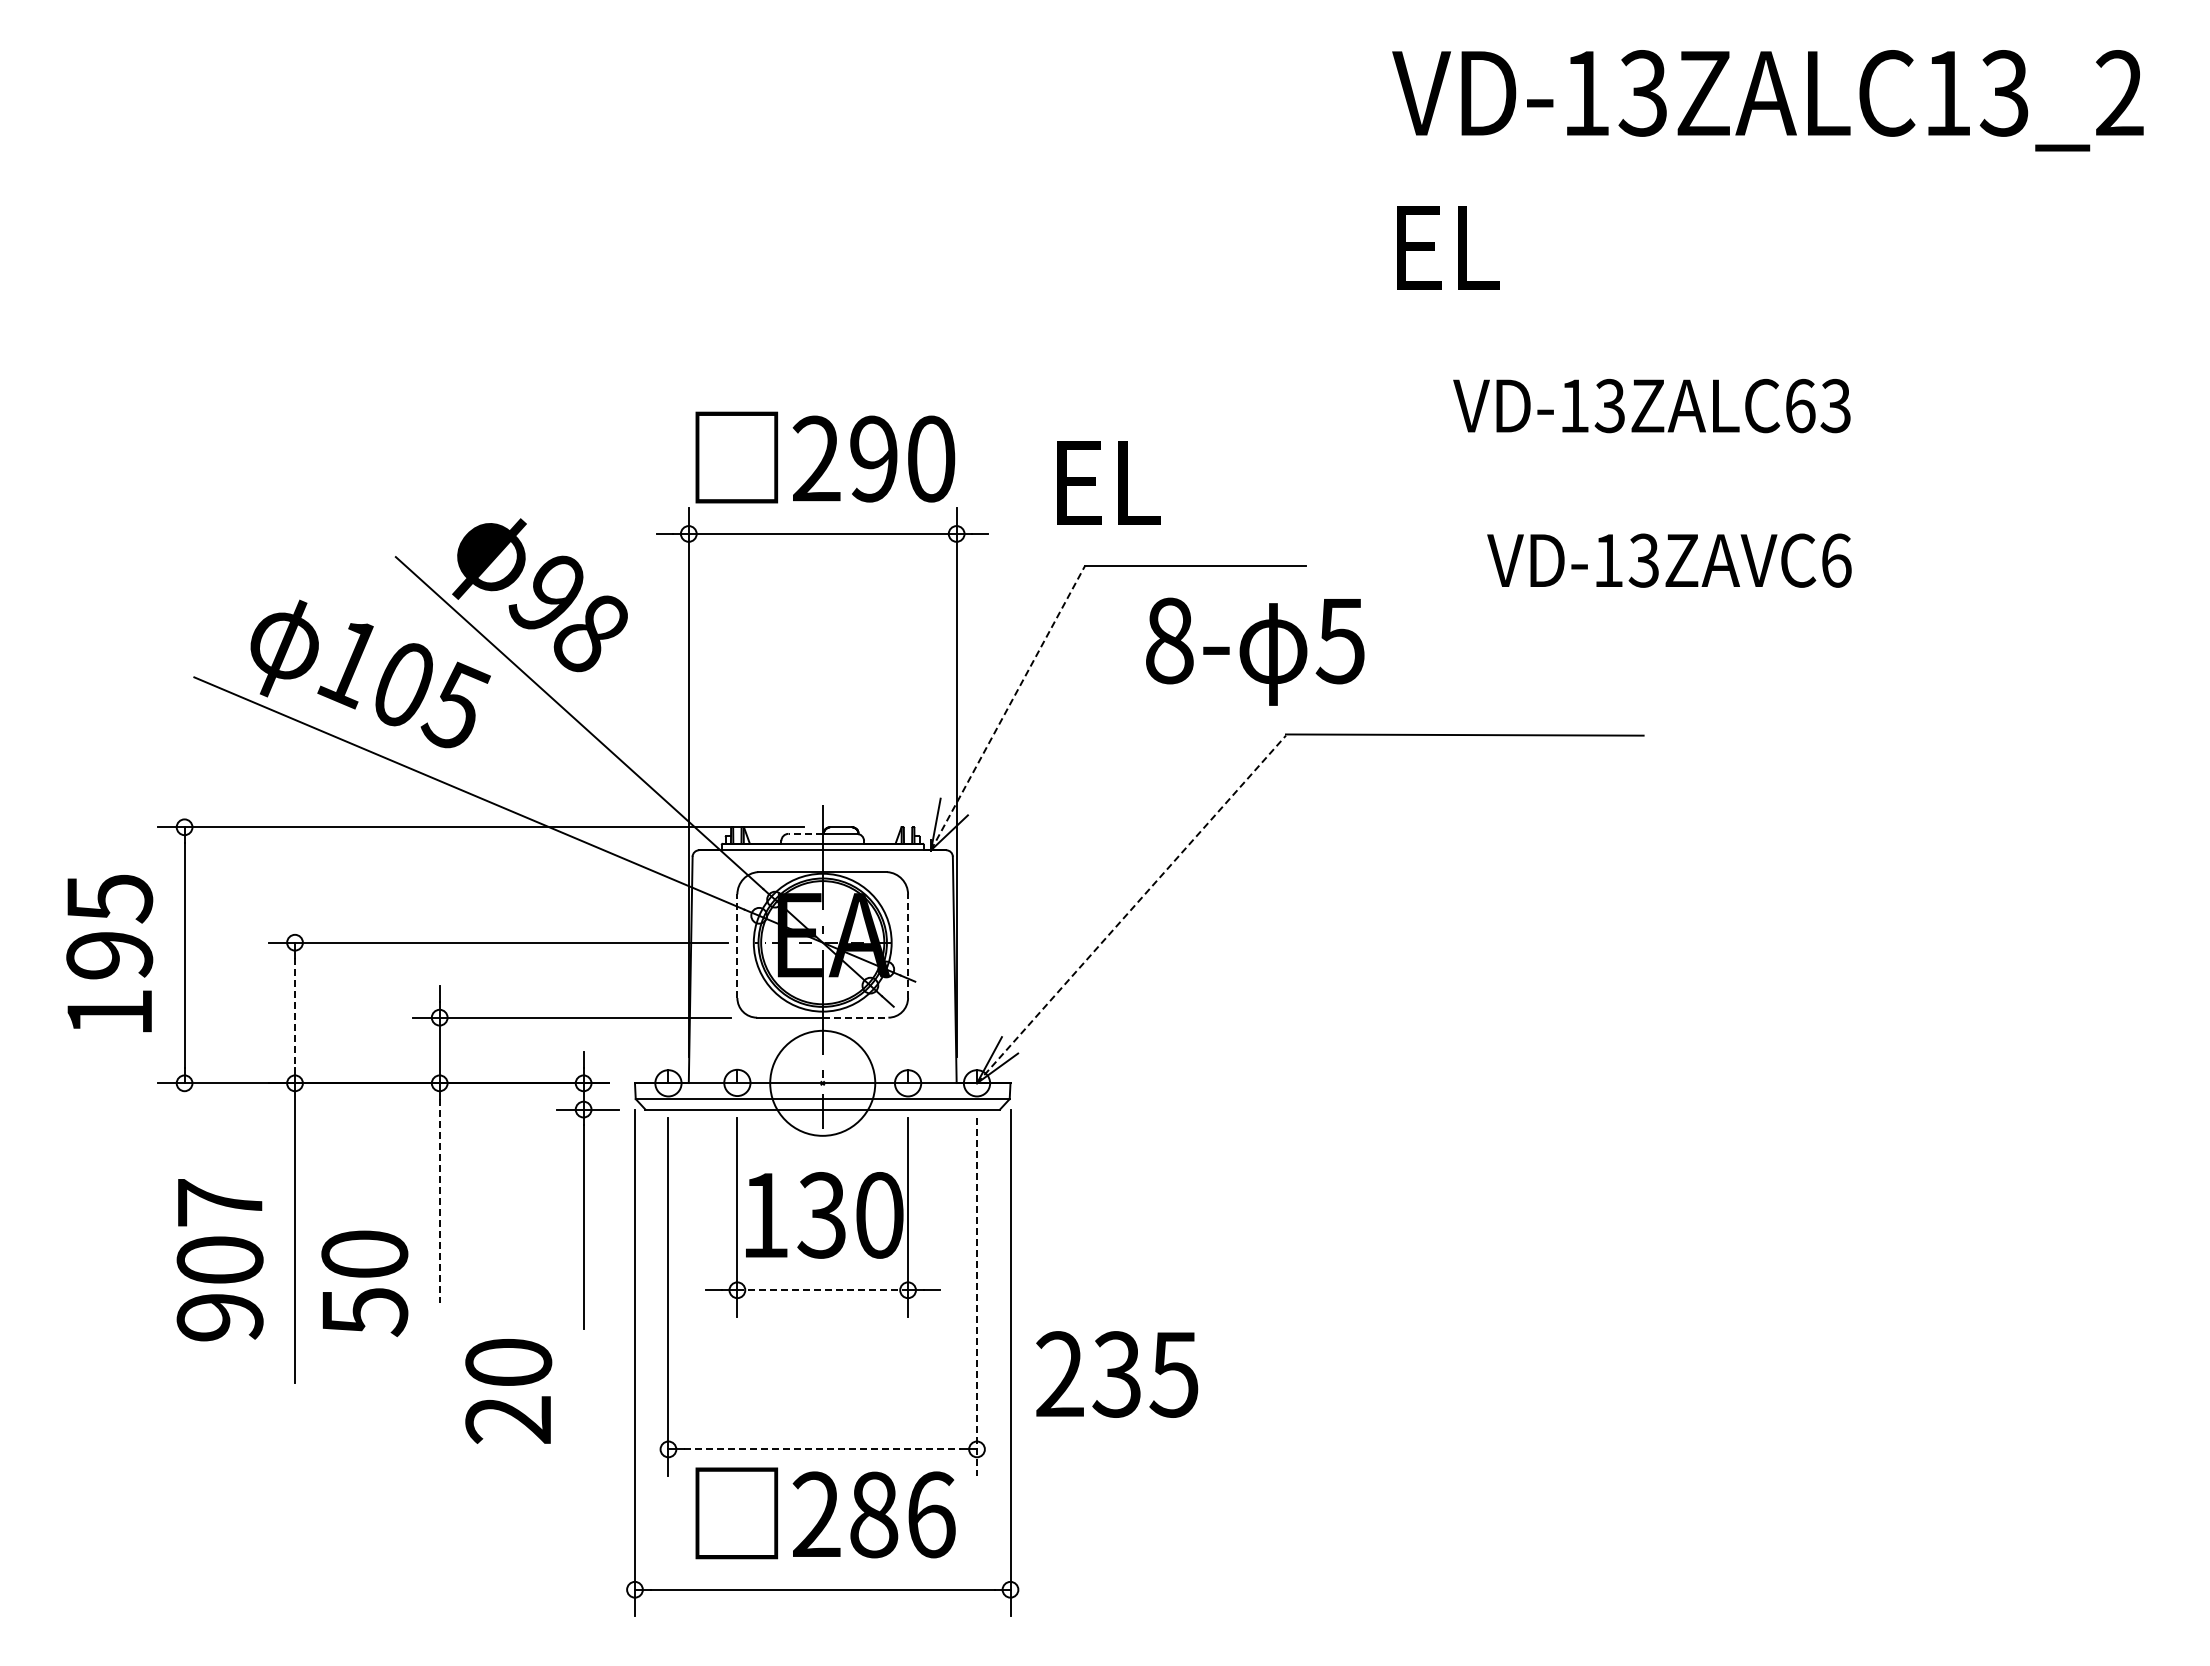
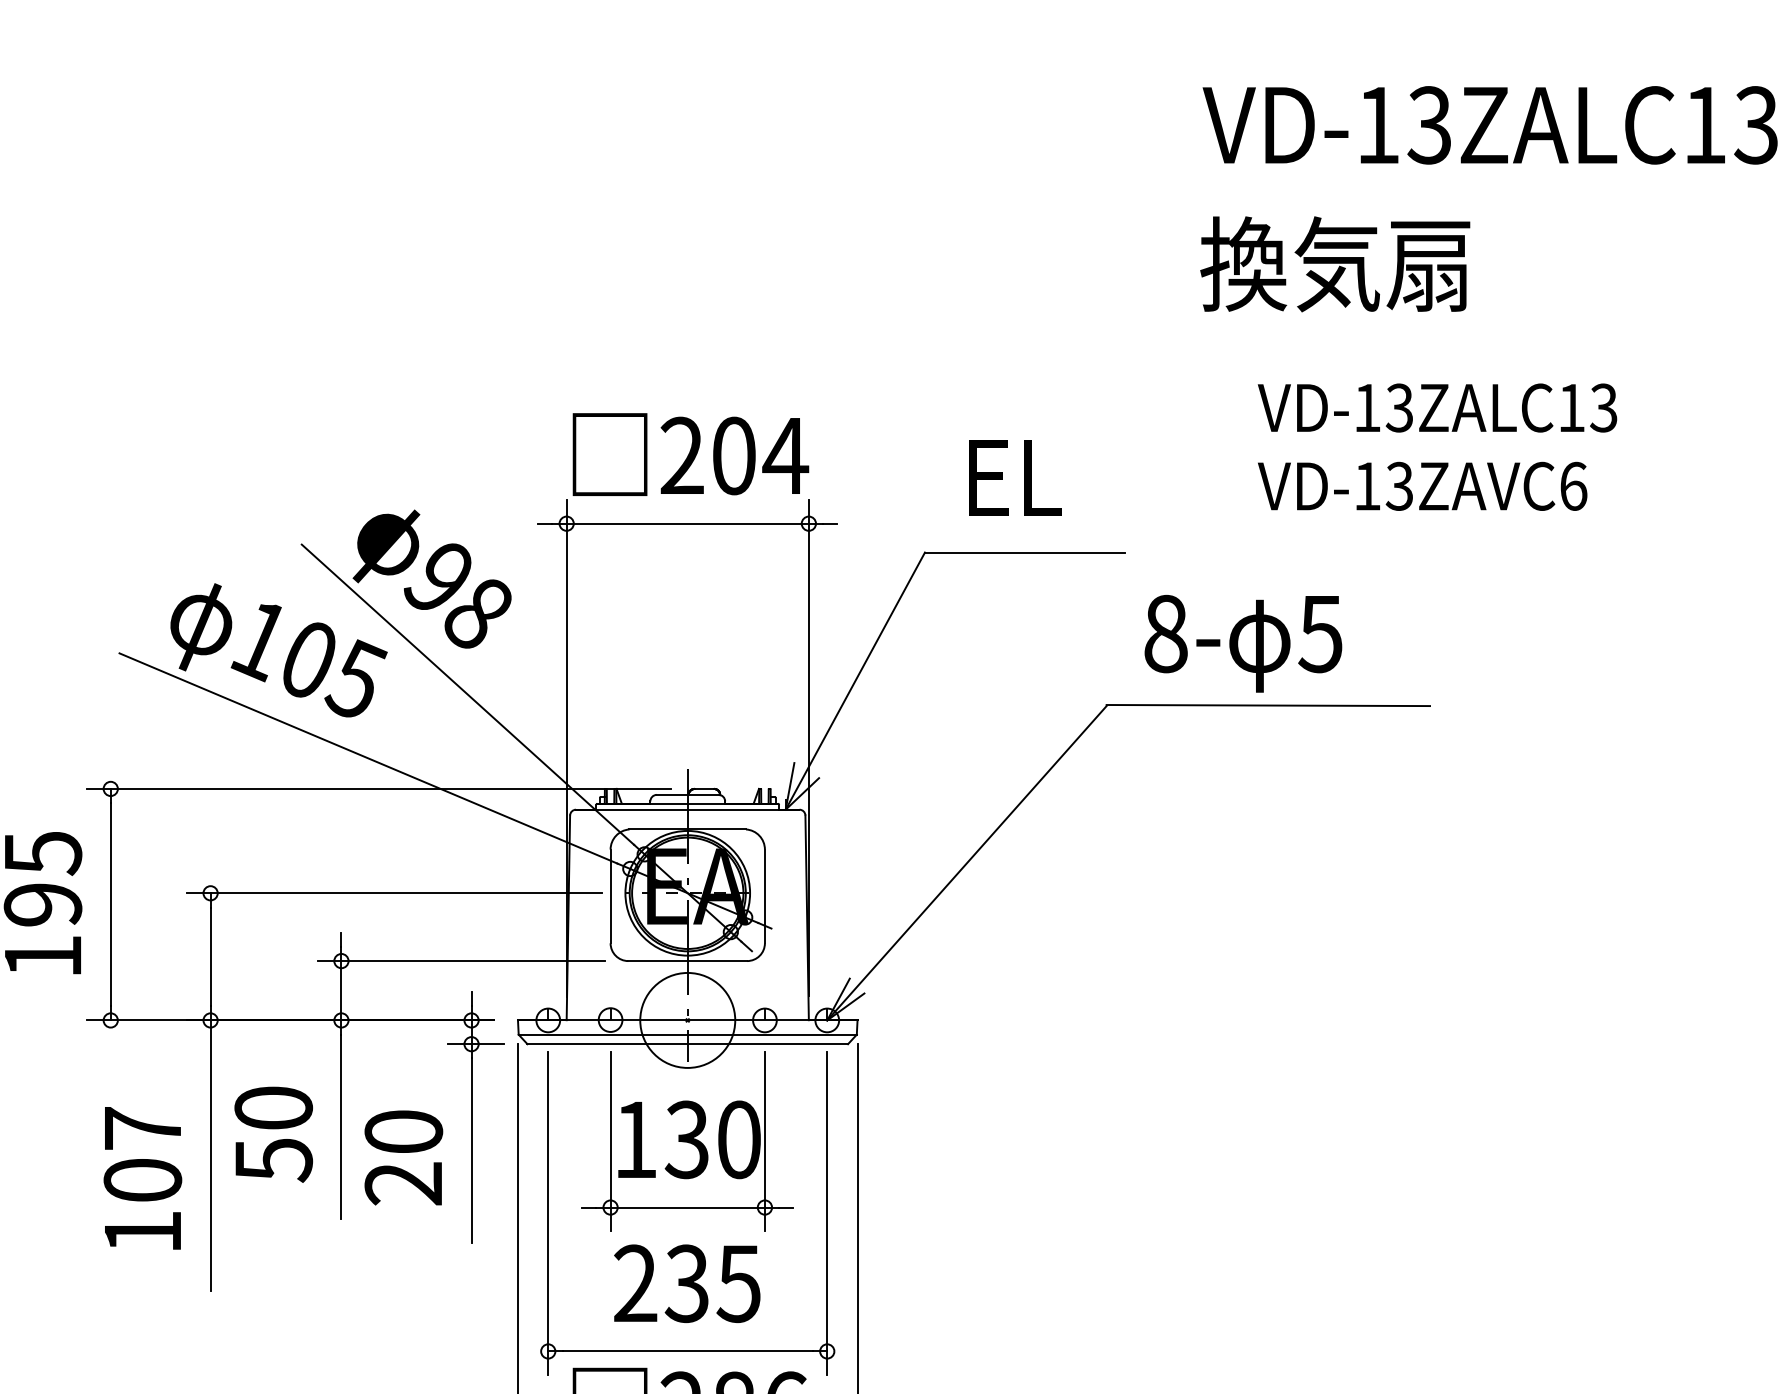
text: (1538, 247) -> (1334, 264), EL -> 換気扇
text: (1800, 405) -> (1571, 407), VD-13ZALC63 -> VD-13ZALC13
text: (903, 458) -> (760, 455), 290 -> 204
text: (1108, 482) -> (1014, 477), moved
text: (1669, 560) -> (1422, 486), moved
text: (1255, 651) -> (1243, 643), moved
line: (1008, 708) -> (855, 681), dashed -> solid
line: (805, 833) -> (672, 794), dashed -> solid
line: (1131, 909) -> (966, 863), dashed -> solid
line: (737, 946) -> (610, 896), dashed -> solid
line: (908, 946) -> (765, 896), dashed -> solid
line: (295, 1013) -> (211, 957), dashed -> solid
line: (855, 1017) -> (717, 960), dashed -> solid
line: (439, 1201) -> (341, 1127), dashed -> solid
text: (364, 1283) -> (273, 1134), moved
line: (823, 1290) -> (688, 1207), dashed -> solid
line: (977, 1297) -> (827, 1214), dashed -> solid
text: (219, 1317) -> (142, 1232), 907 -> 107
text: (1117, 1374) -> (687, 1283), moved
text: (508, 1391) -> (403, 1158), moved
line: (822, 1449) -> (687, 1351), dashed -> solid

